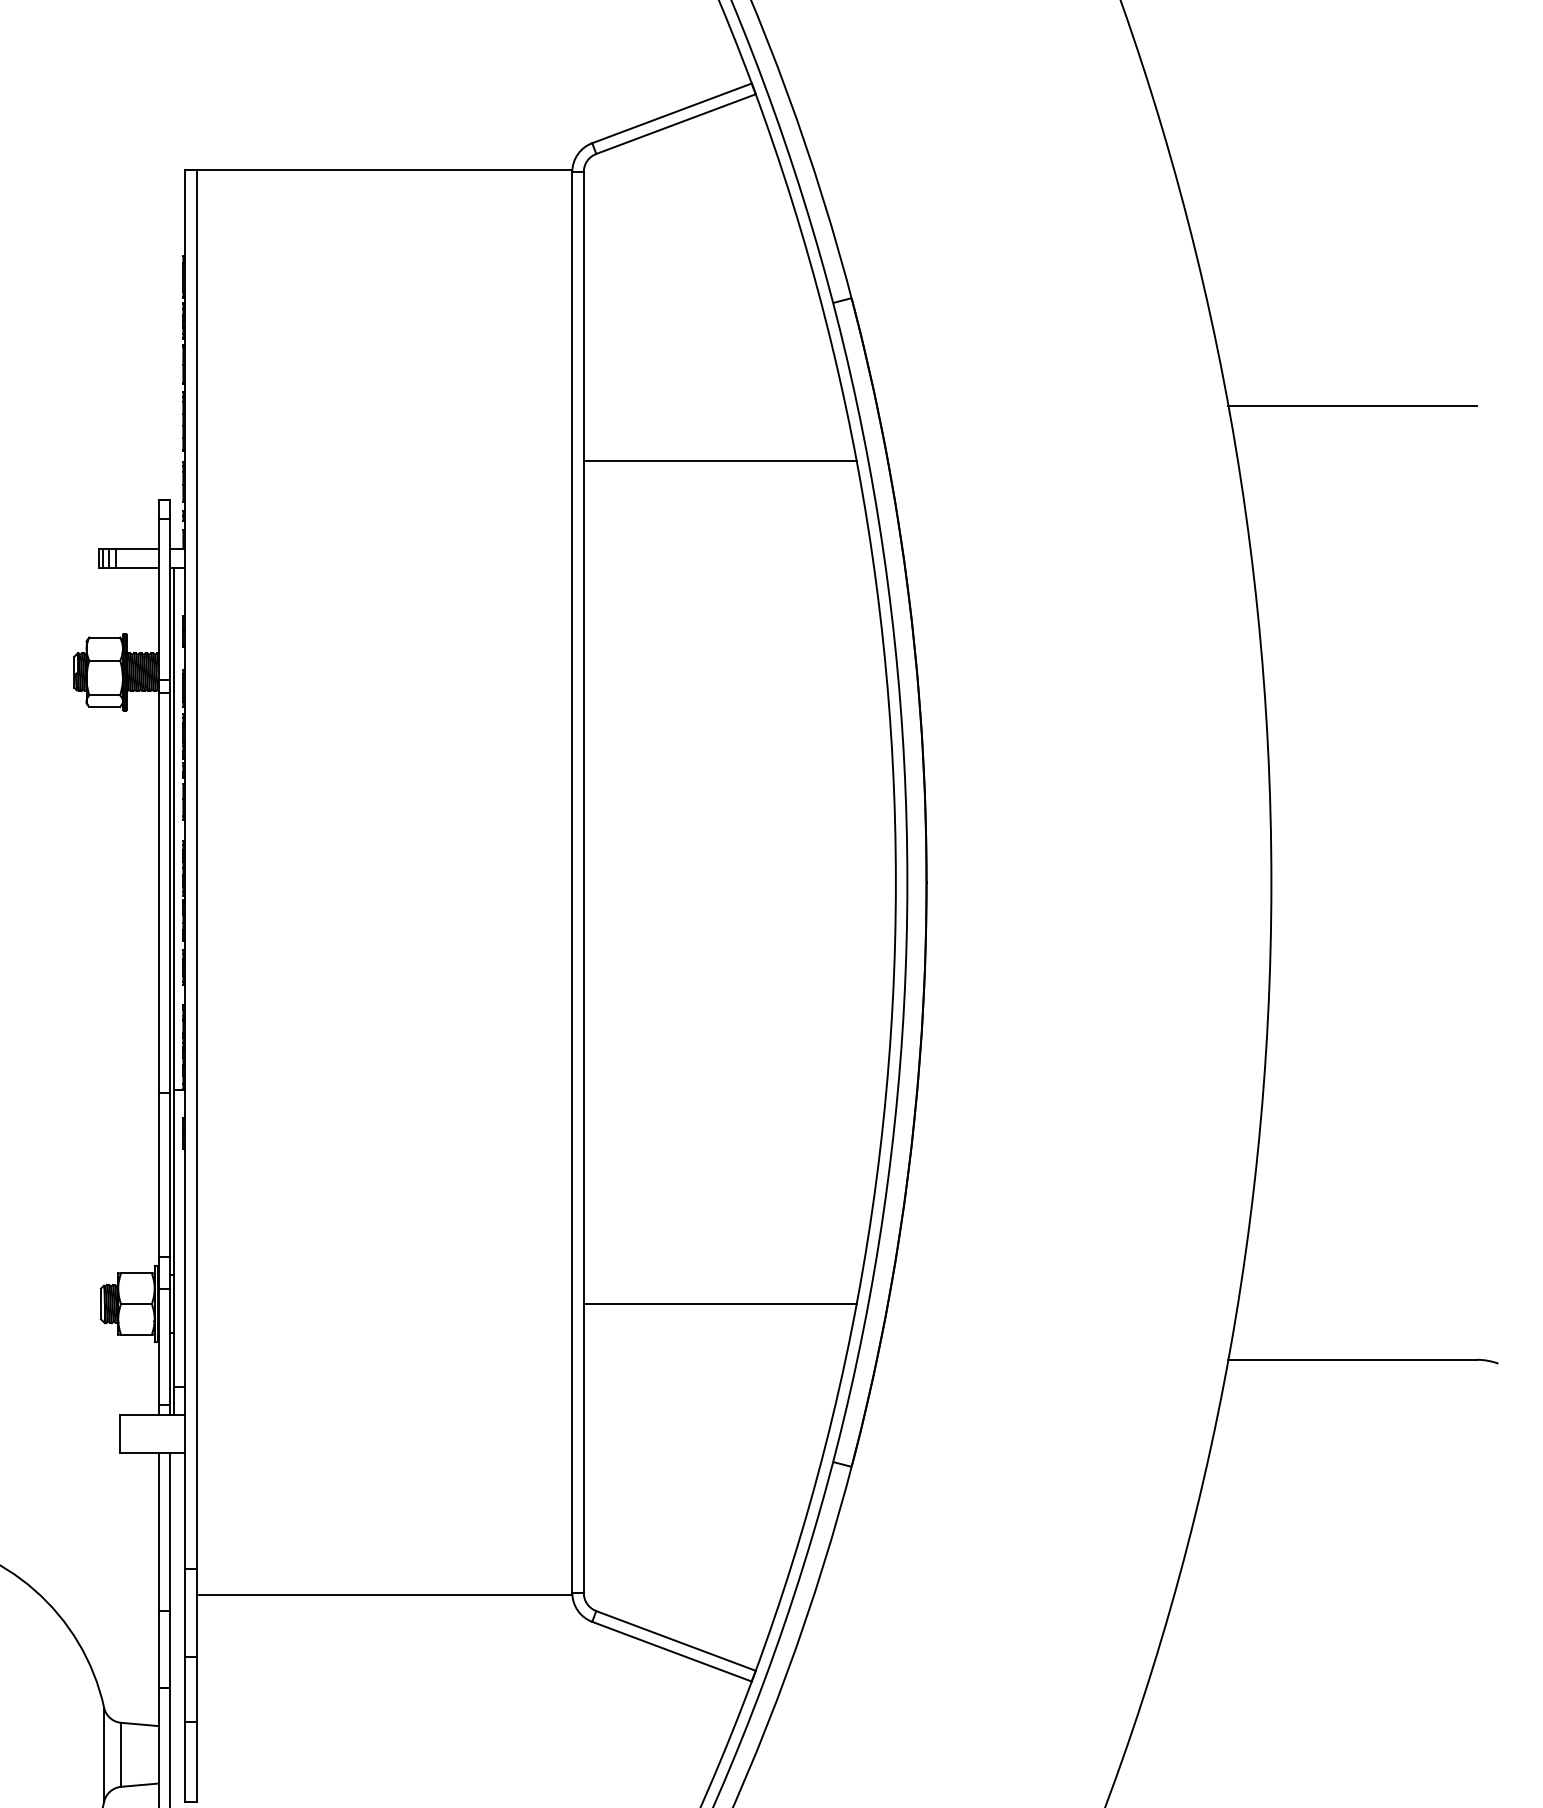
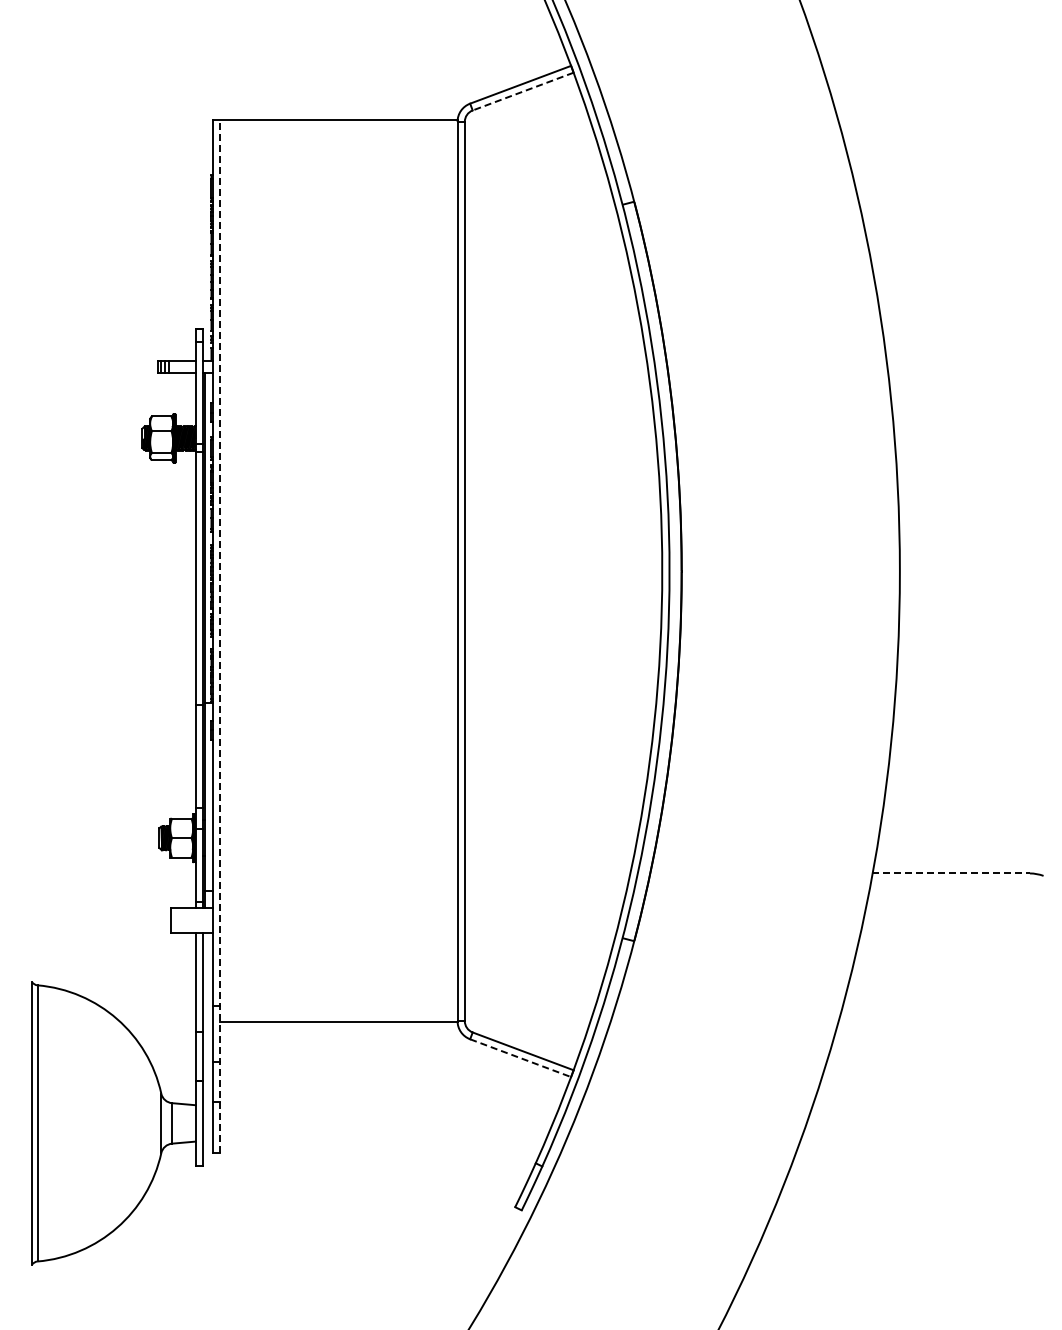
line: (676, 123) -> (523, 91), solid -> dashed
line: (1351, 405) -> (950, 269), removed
line: (719, 460) -> (550, 304), removed
line: (196, 985) -> (219, 636), solid -> dashed
line: (719, 1304) -> (550, 838), removed
line: (1352, 1359) -> (951, 873), solid -> dashed
line: (671, 1652) -> (520, 1058), solid -> dashed

